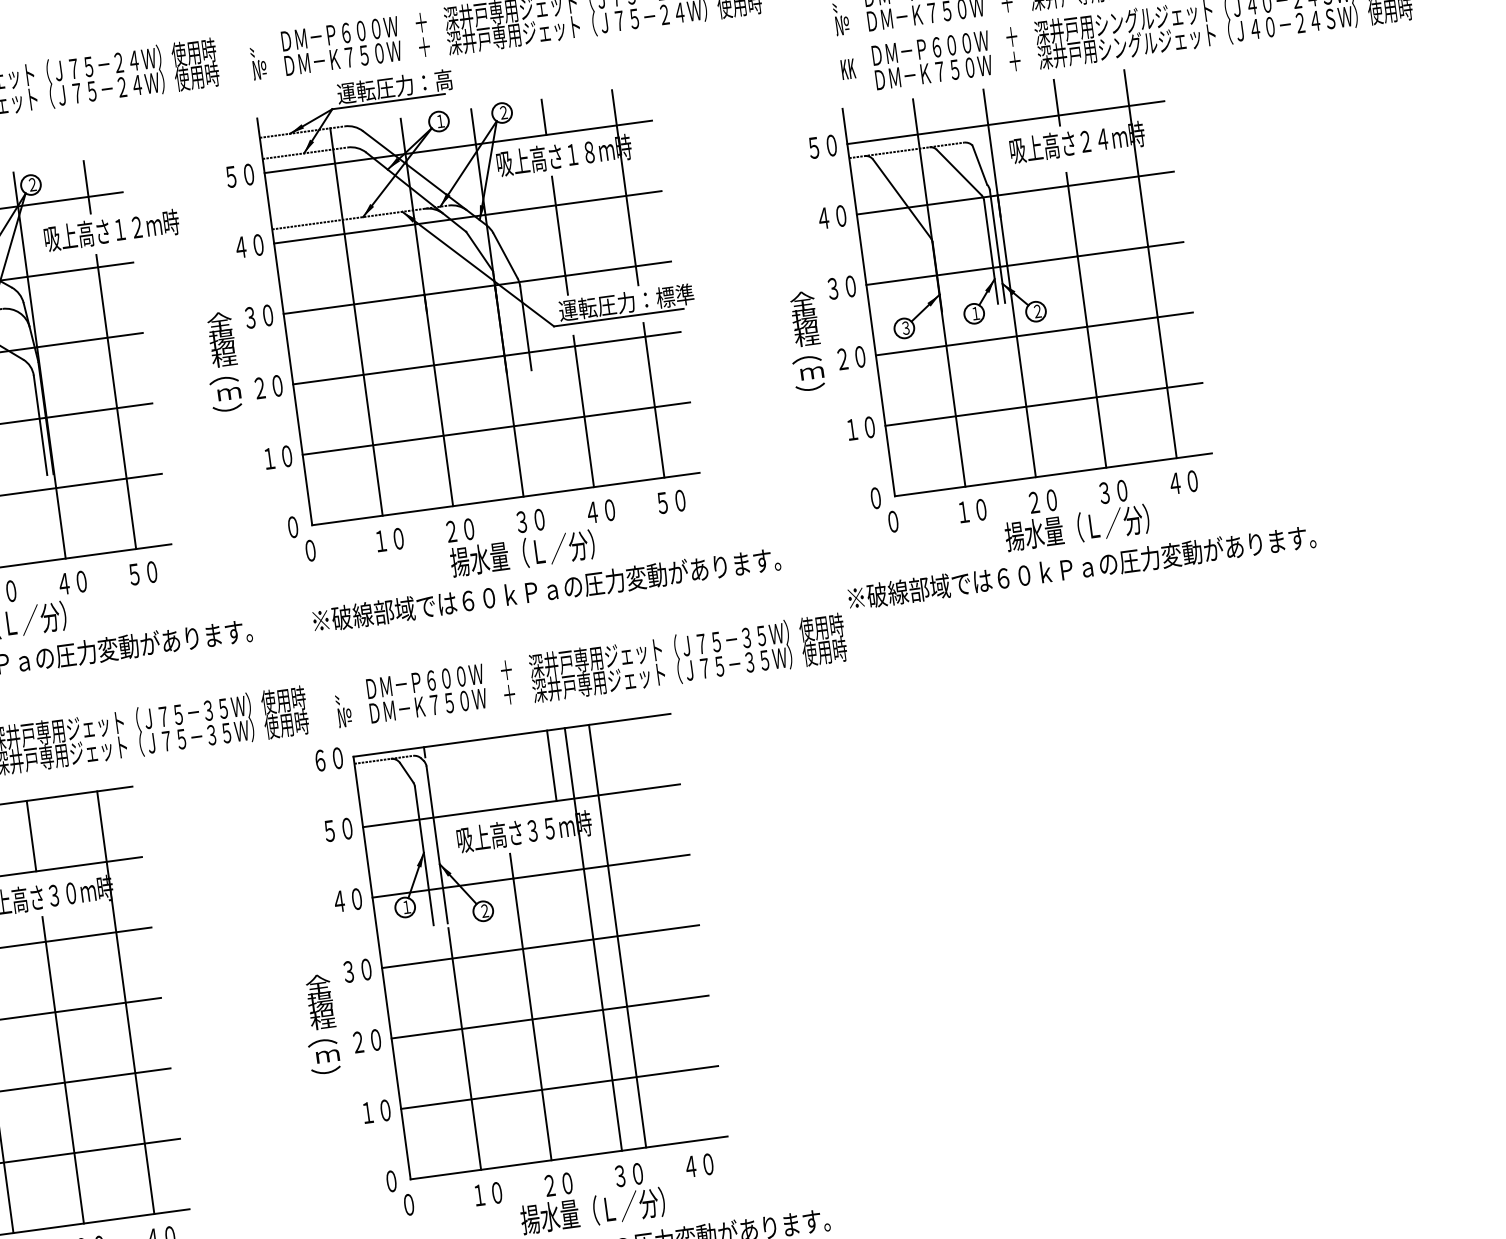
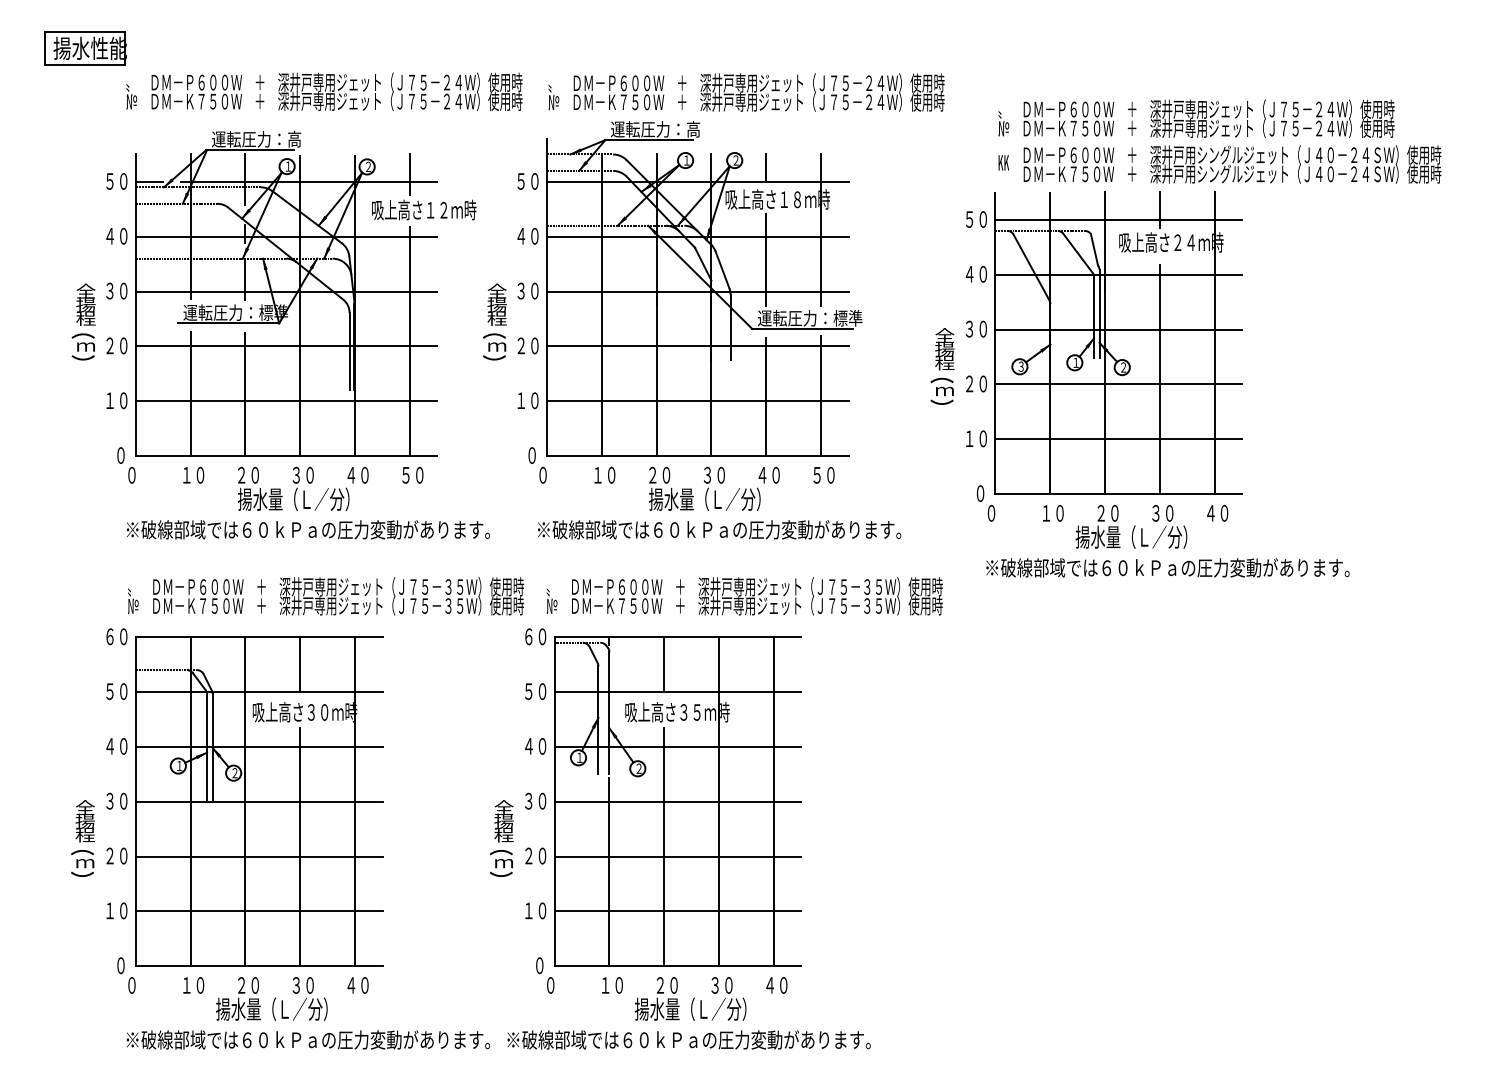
text: (1081, 567) -> (1167, 567), moved
line: (552, 765) -> (664, 664), moved
line: (617, 936) -> (773, 801), moved

